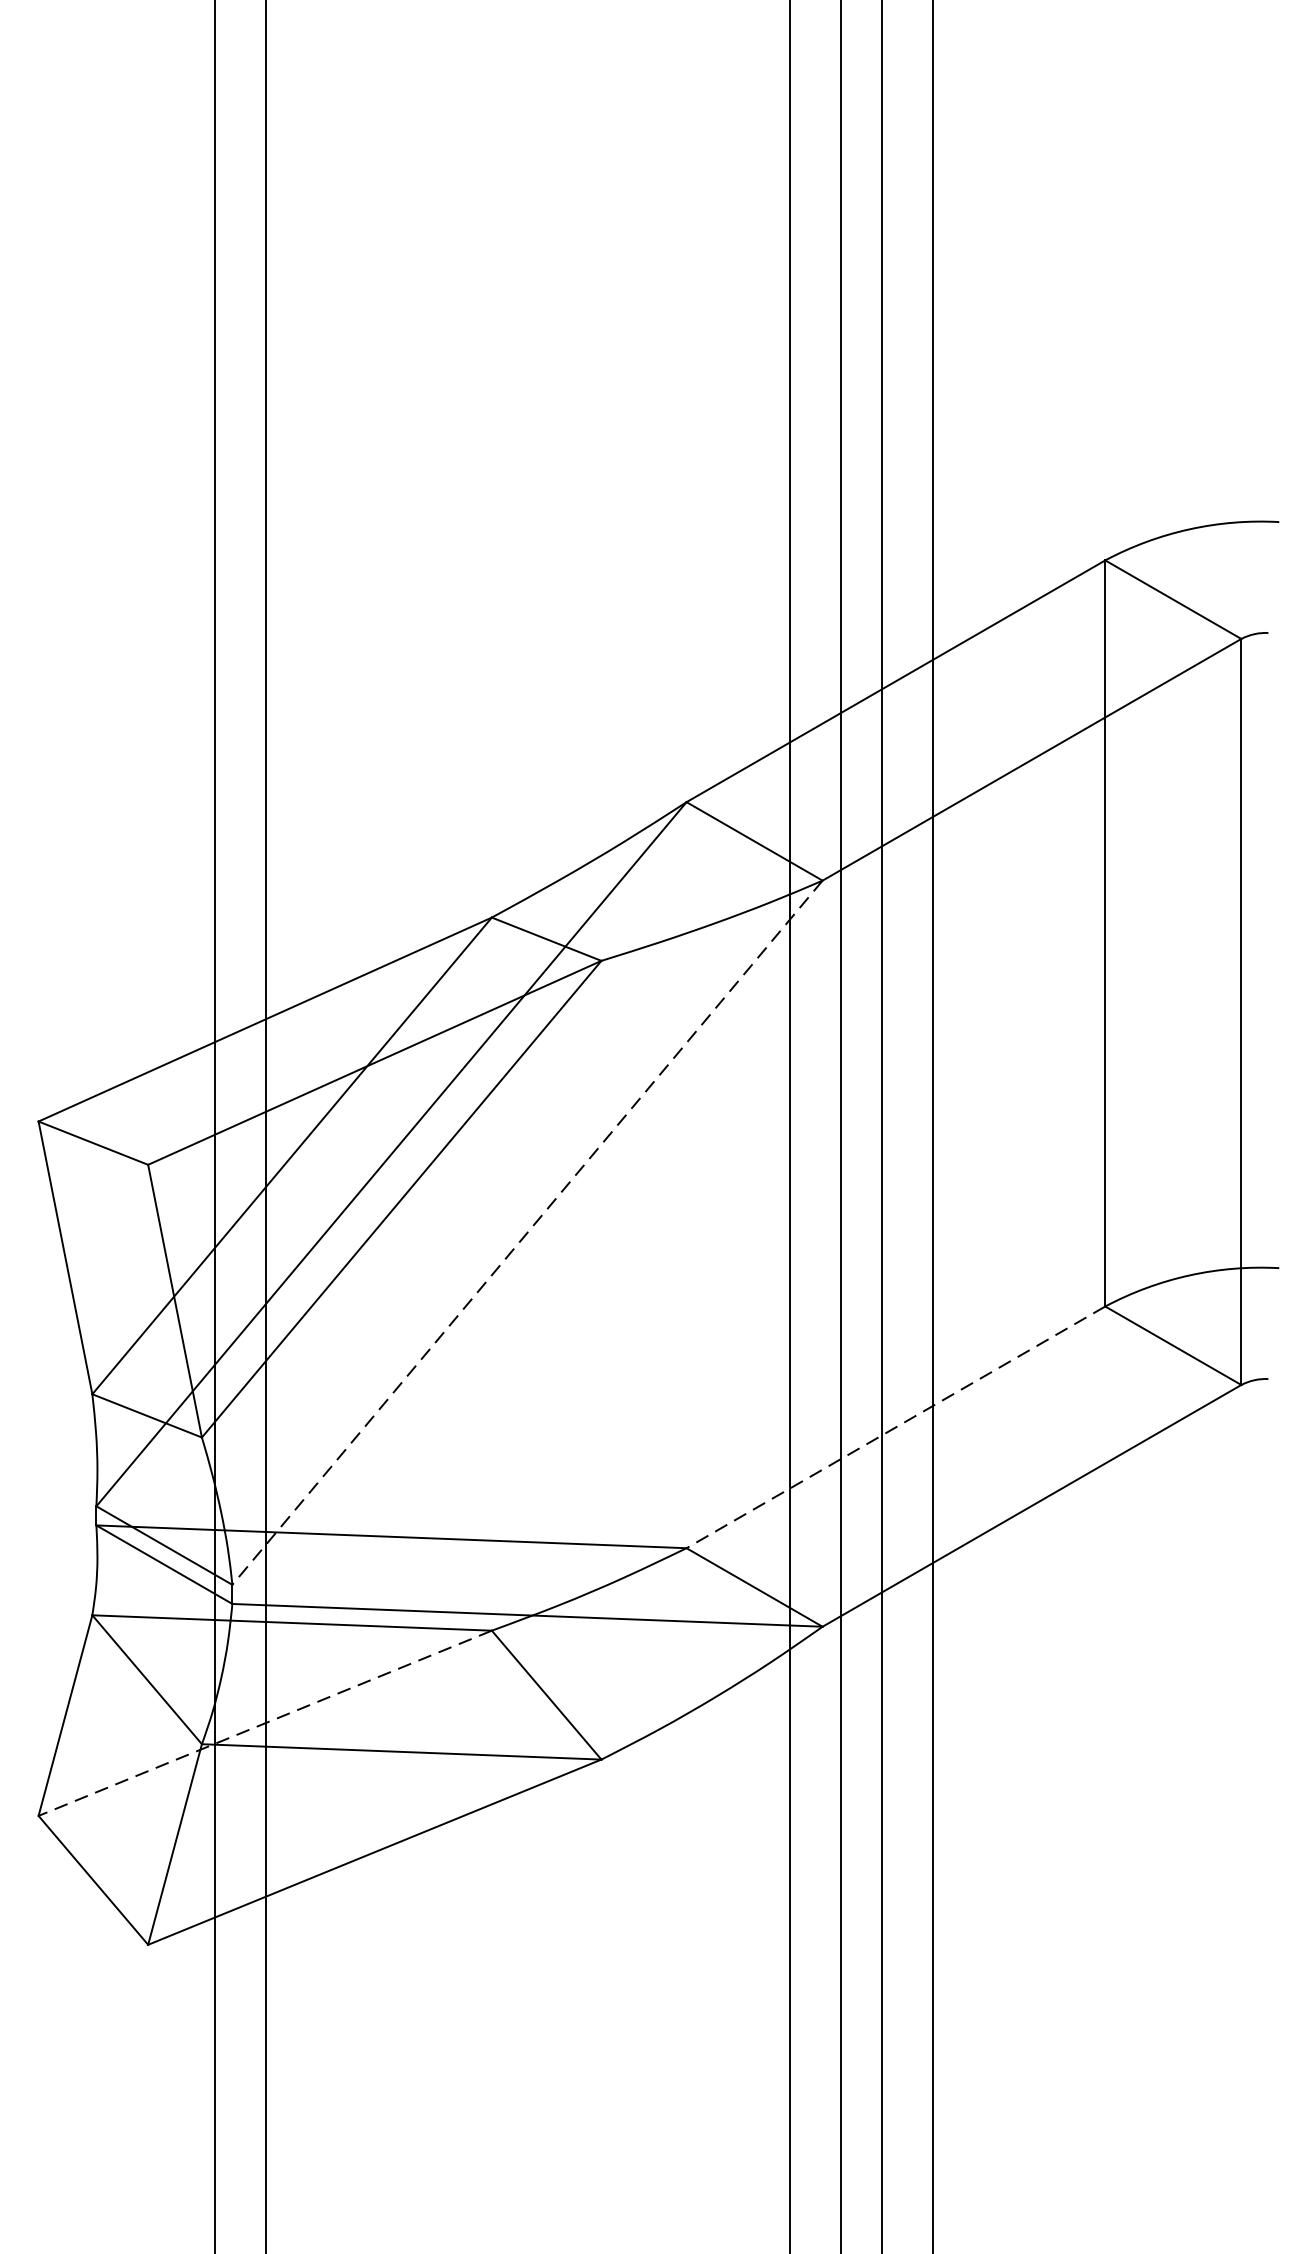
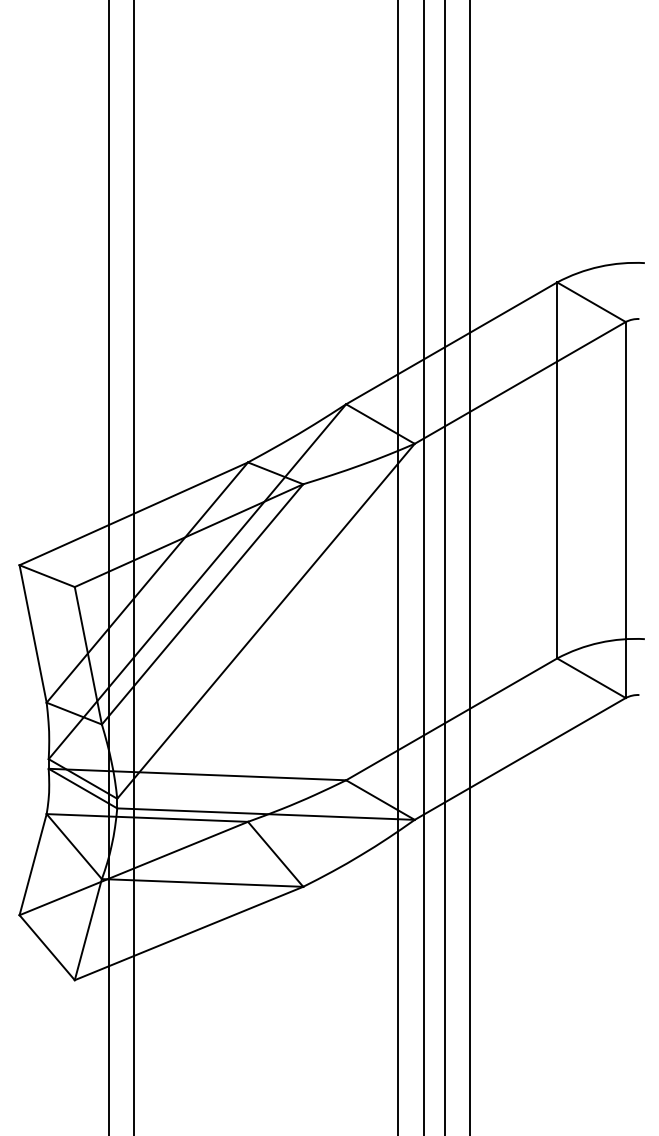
line: (526, 1233) -> (265, 621), dashed -> solid
line: (895, 1427) -> (451, 719), dashed -> solid
line: (264, 1723) -> (133, 868), dashed -> solid

